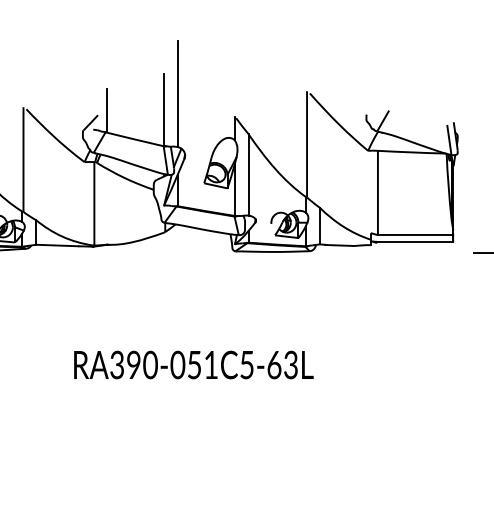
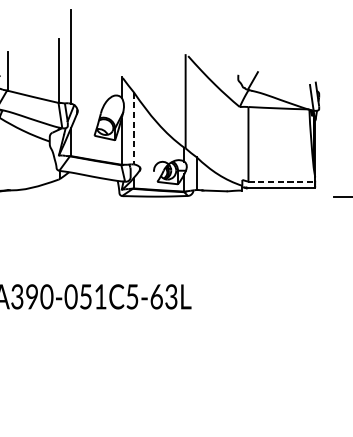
line: (248, 174) -> (133, 127), solid -> dashed
line: (415, 235) -> (281, 182), solid -> dashed

